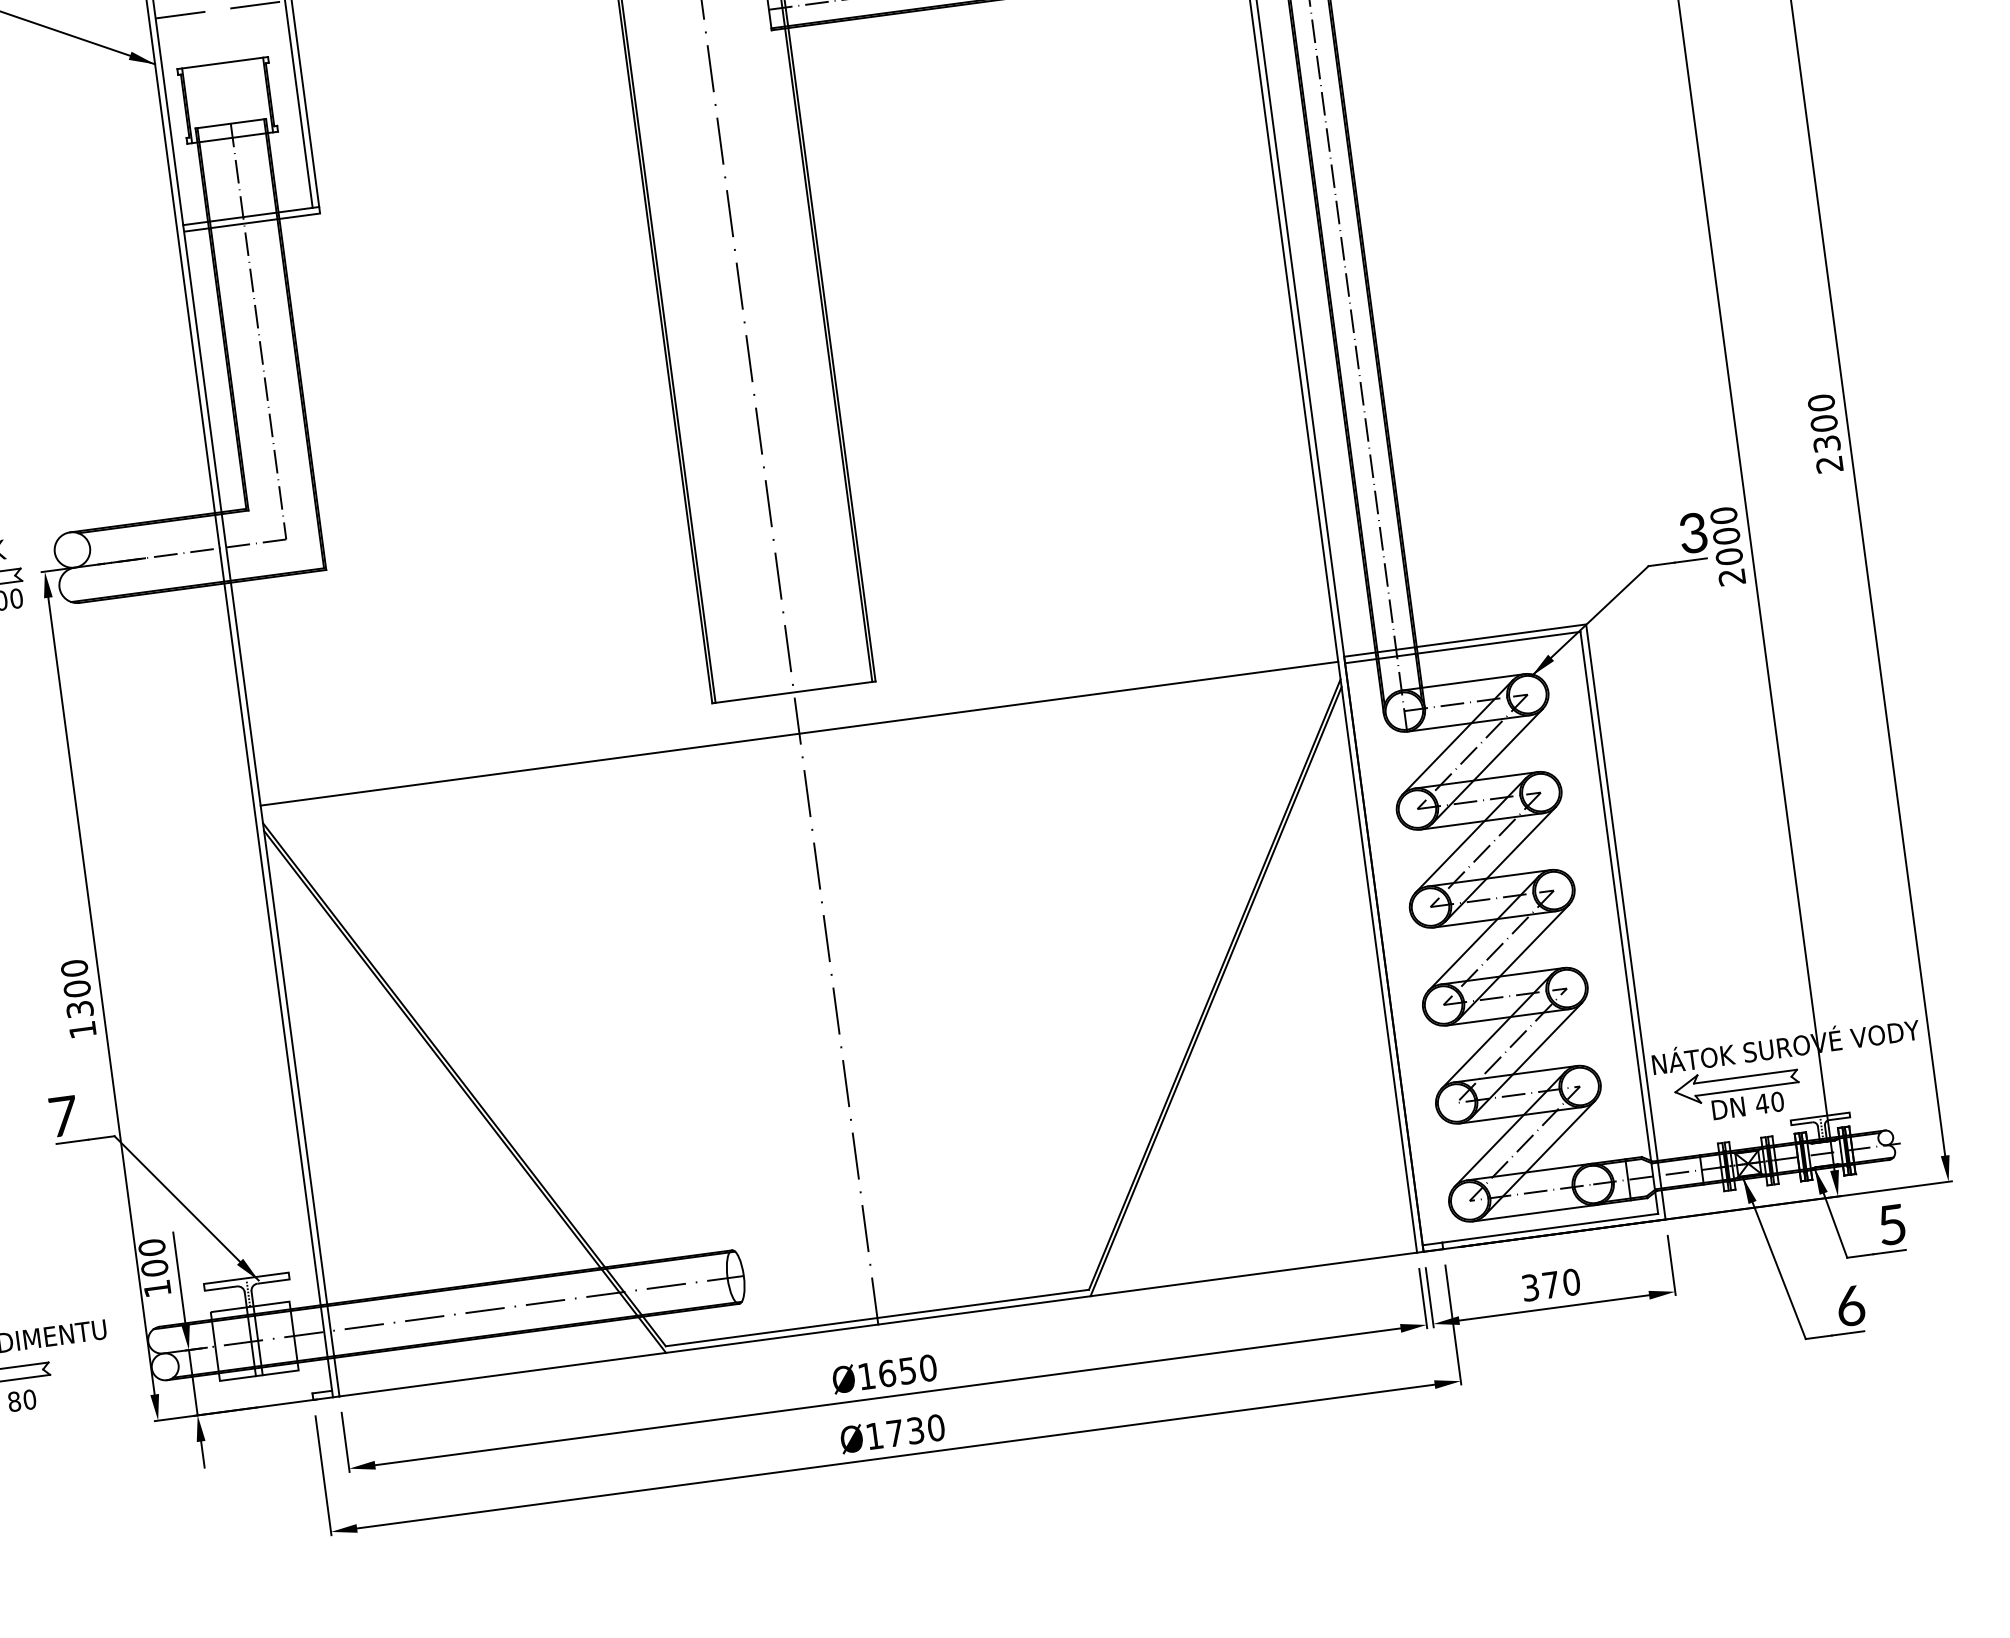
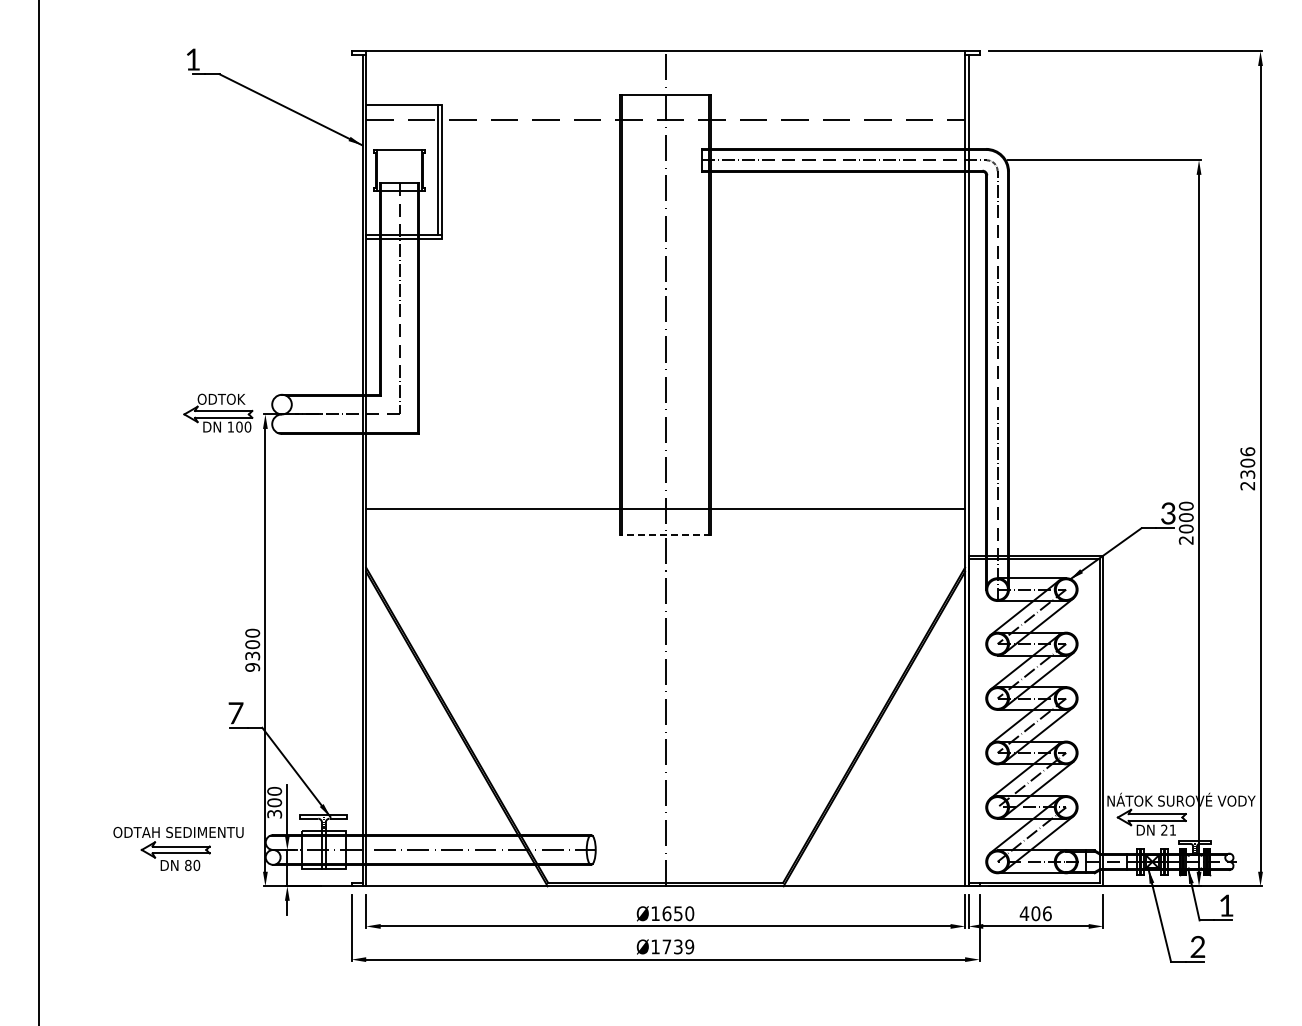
text: (1820, 402) -> (1247, 451), 2300 -> 2306
line: (793, 691) -> (665, 534), solid -> dashed
line: (799, 733) -> (665, 508), moved
text: (82, 1030) -> (252, 667), 1300 -> 9300
text: (1769, 1101) -> (1168, 829), 40 -> 21
text: (1892, 1224) -> (1226, 905), 5 -> 1
text: (1550, 1284) -> (1035, 913), 370 -> 406
text: (157, 1289) -> (274, 814), 100 -> 300
text: (1849, 1305) -> (1197, 946), 6 -> 2
text: (935, 1427) -> (689, 946), Ø1730 -> Ø1739

